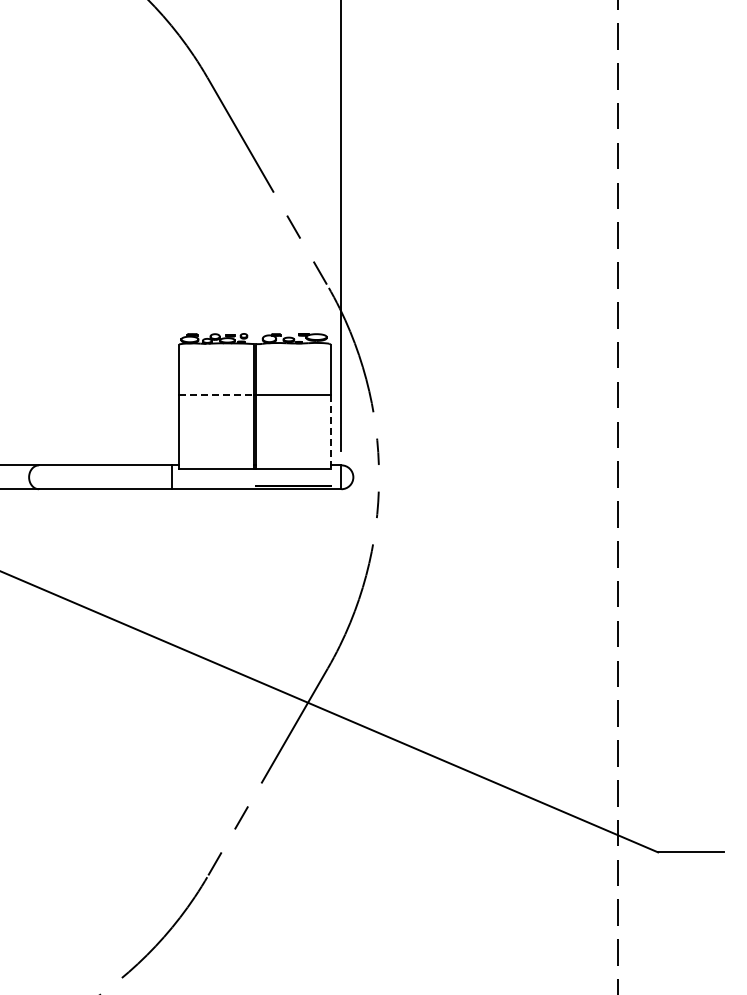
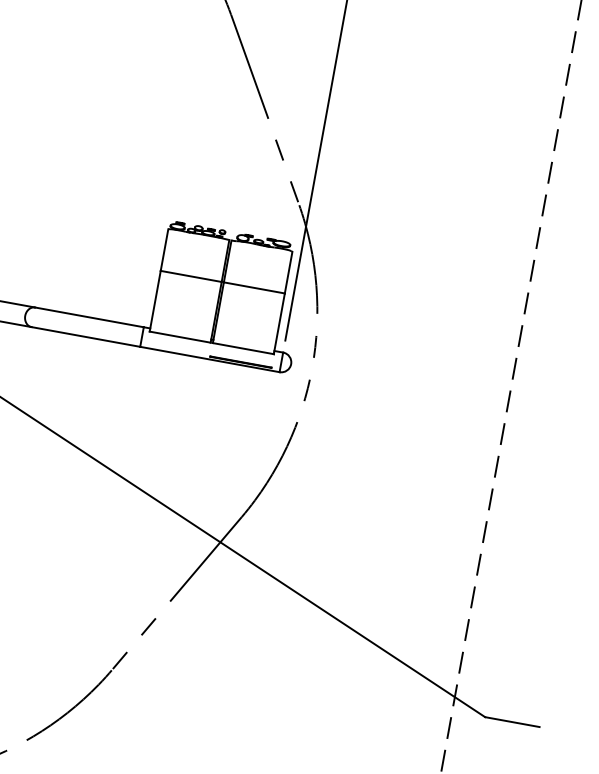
line: (217, 395) -> (191, 276), dashed -> solid
line: (330, 432) -> (279, 324), dashed -> solid

